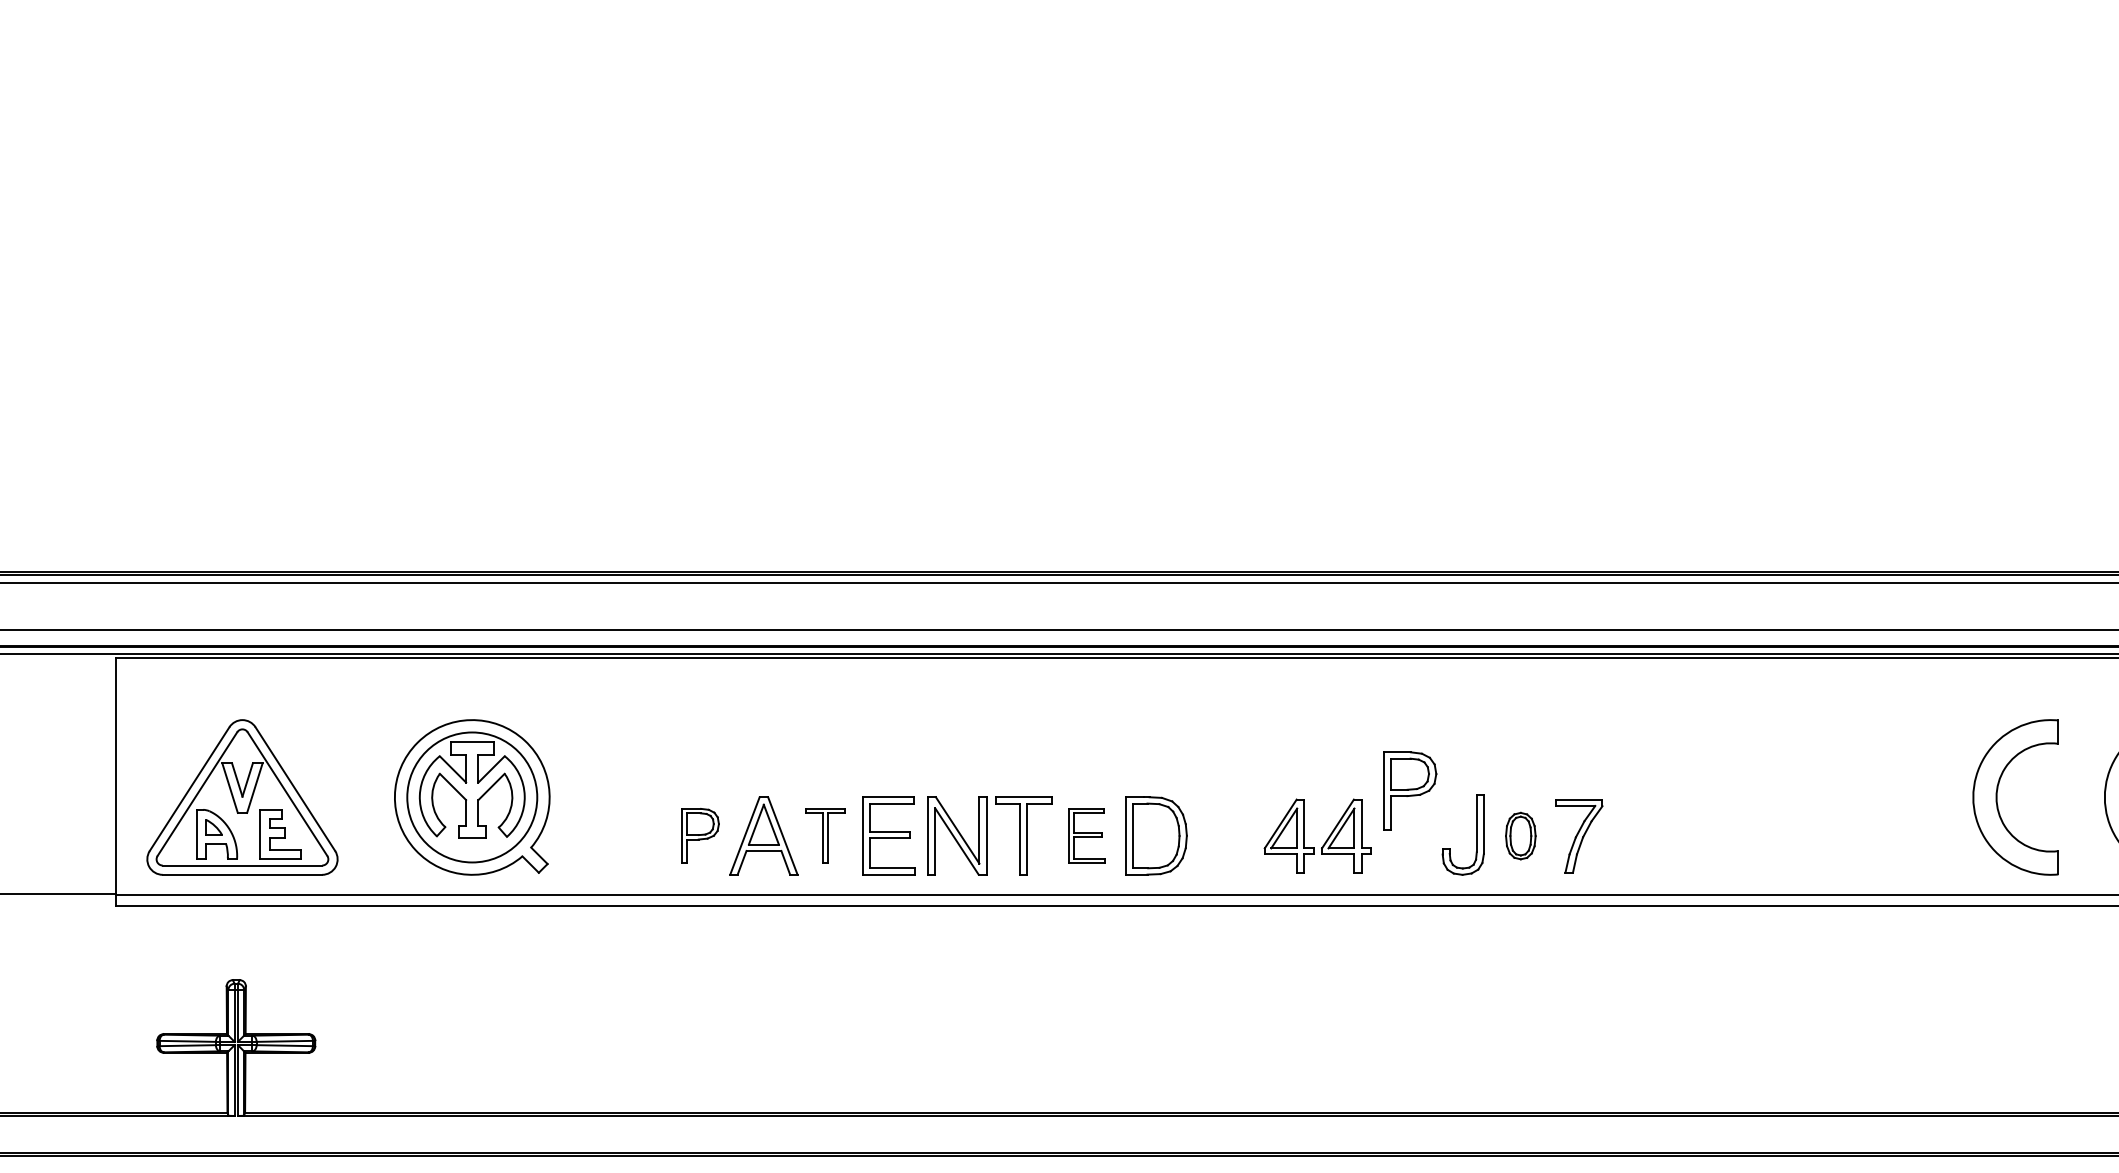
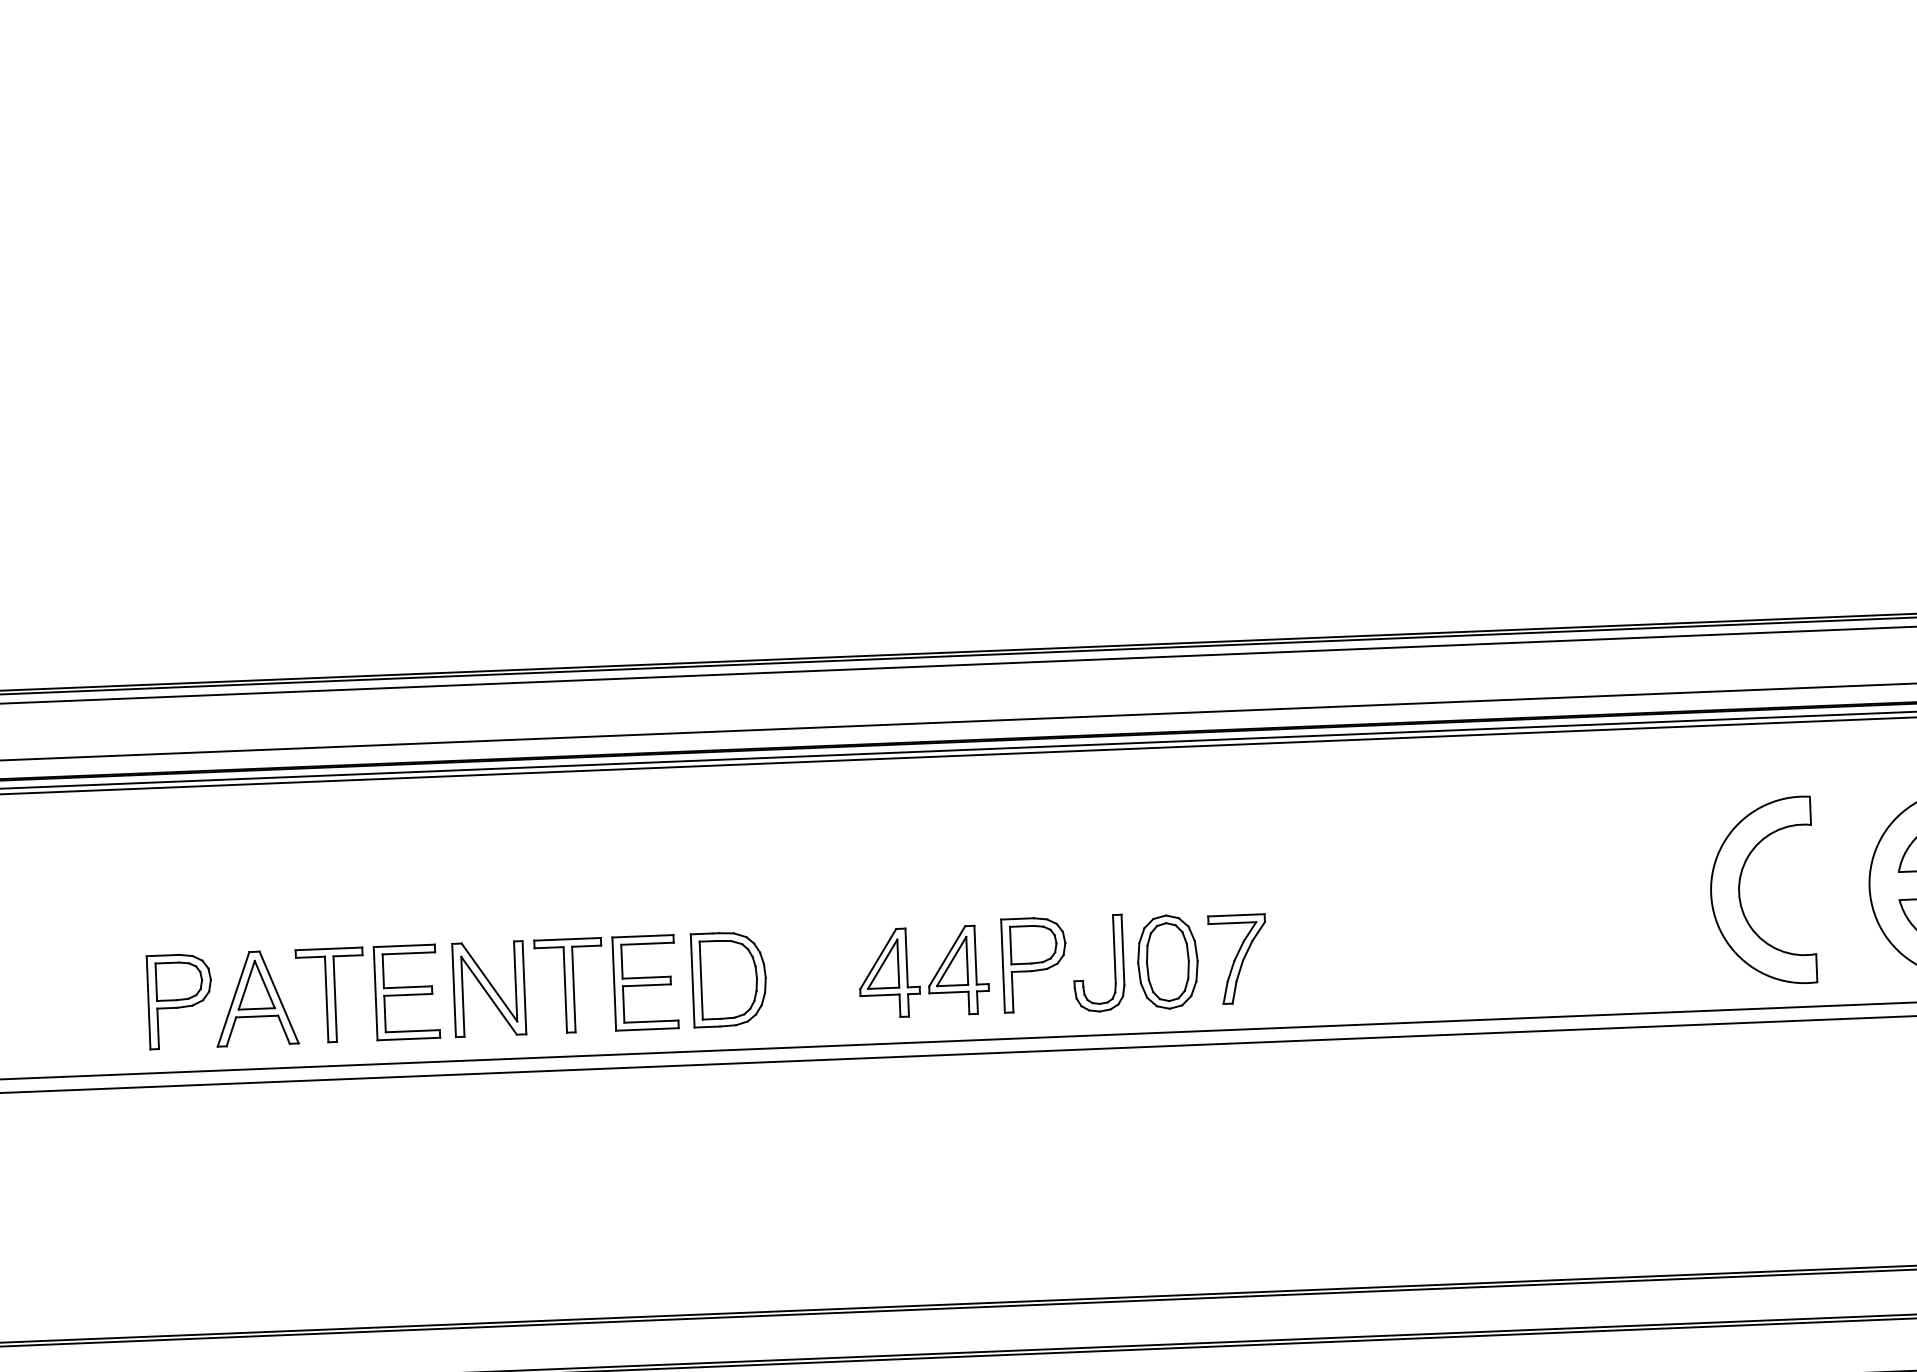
part: (1410, 790) -> (1035, 964), moved
part: (700, 835) -> (179, 1001), size x1.43
part: (825, 835) -> (330, 994), size x1.43
part: (1086, 835) -> (644, 982), size x1.43
part: (1520, 835) -> (1167, 961), size x1.67

